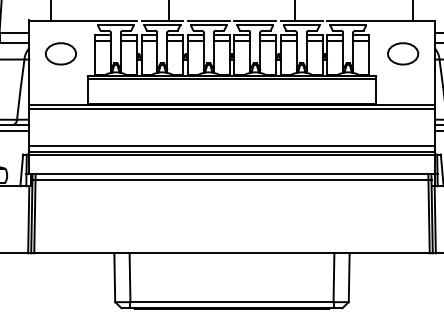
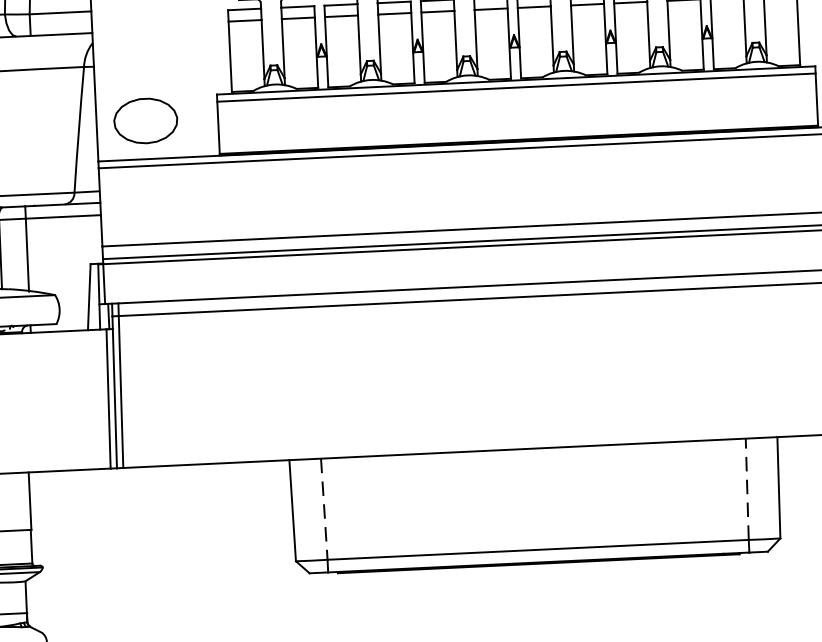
part: (60, 53) -> (144, 120), moved
line: (333, 277) -> (746, 488), solid -> dashed
line: (130, 278) -> (325, 510), solid -> dashed

